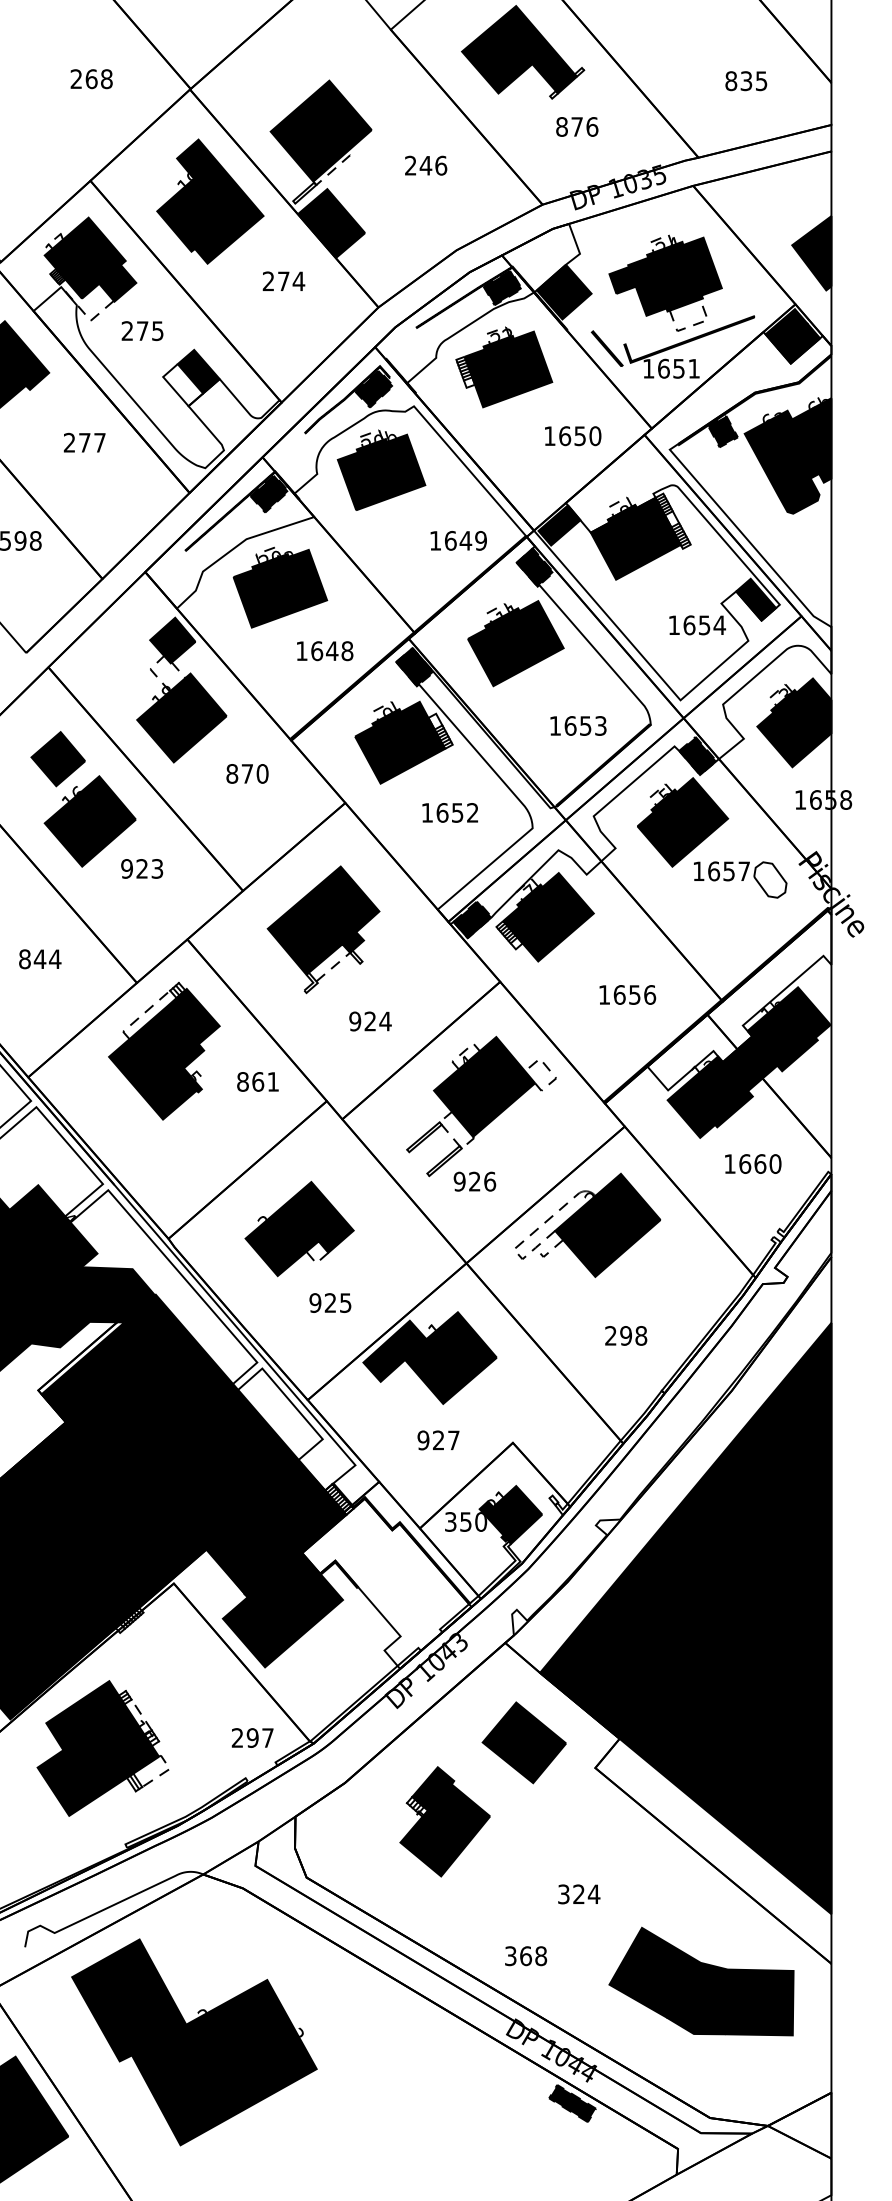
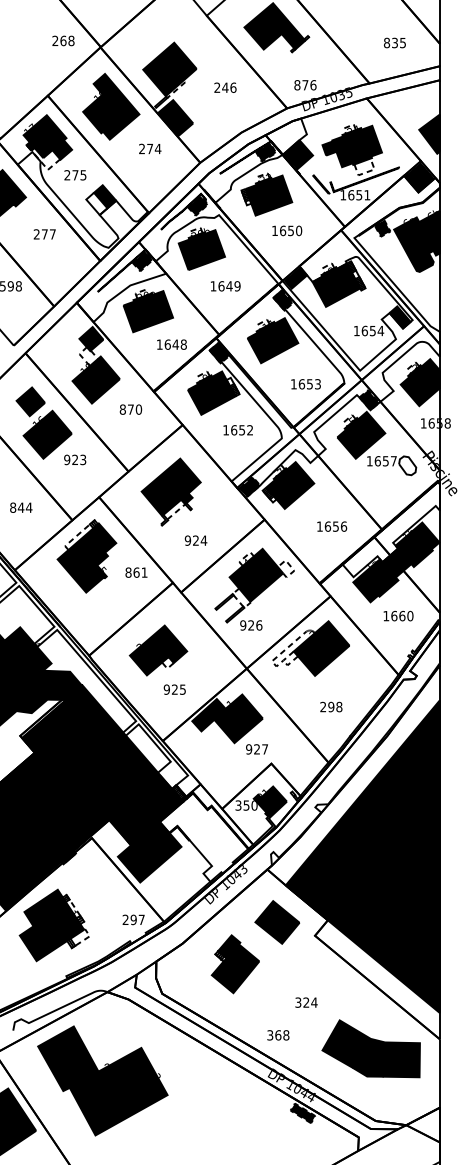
text: (91, 78) -> (63, 40), moved
text: (577, 127) -> (305, 85), moved
text: (573, 435) -> (287, 230), moved
text: (458, 541) -> (225, 286), moved
text: (437, 1440) -> (256, 749), moved

